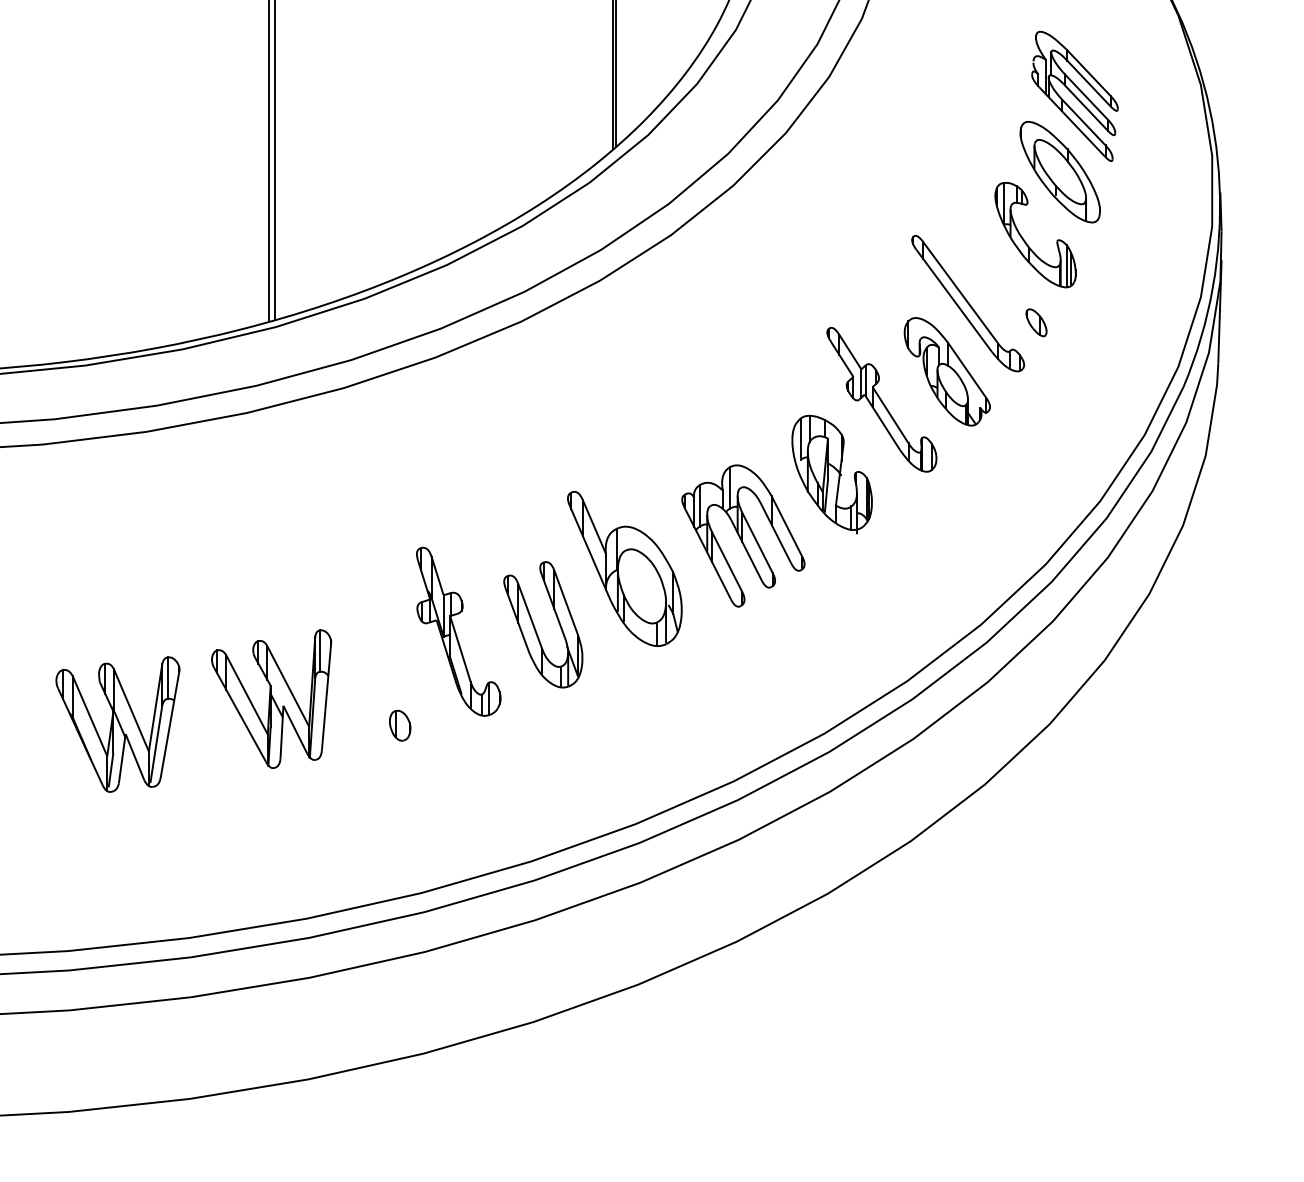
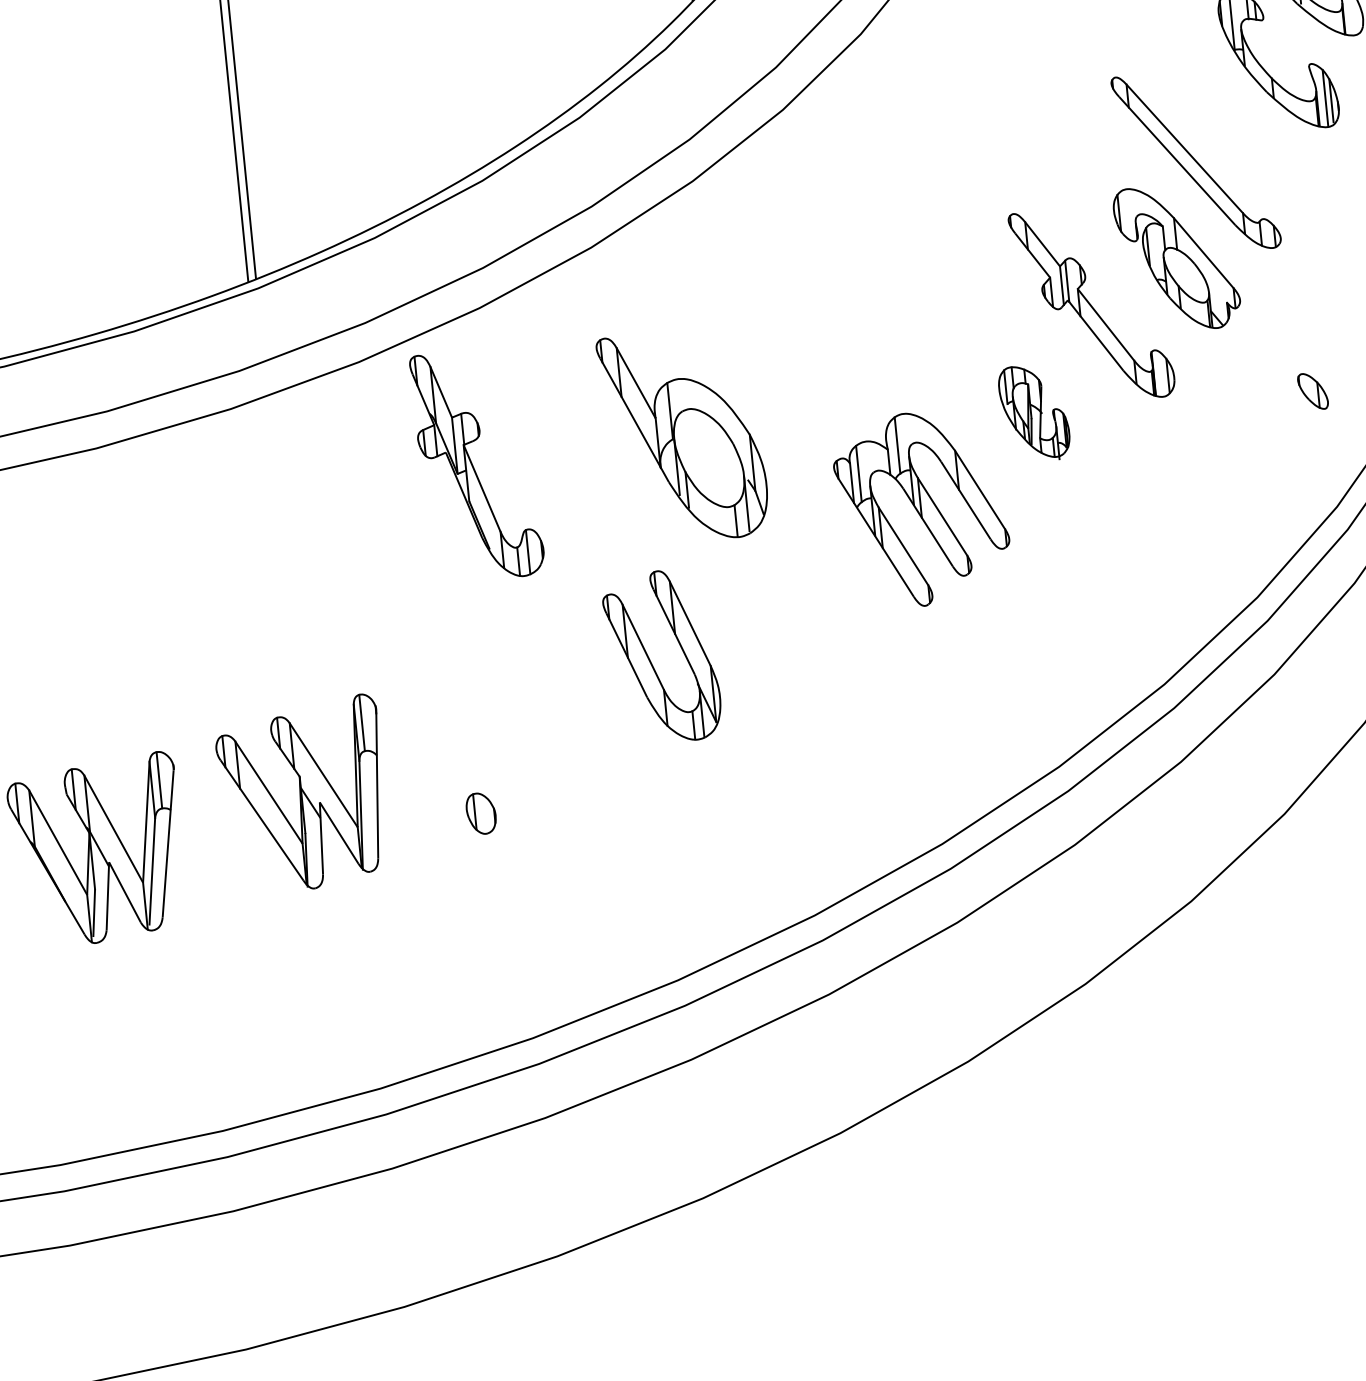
part: (1036, 322) -> (1312, 391), moved
part: (831, 474) -> (1033, 413), size x0.6
part: (624, 568) -> (683, 436), moved
part: (458, 631) -> (477, 464), moved

